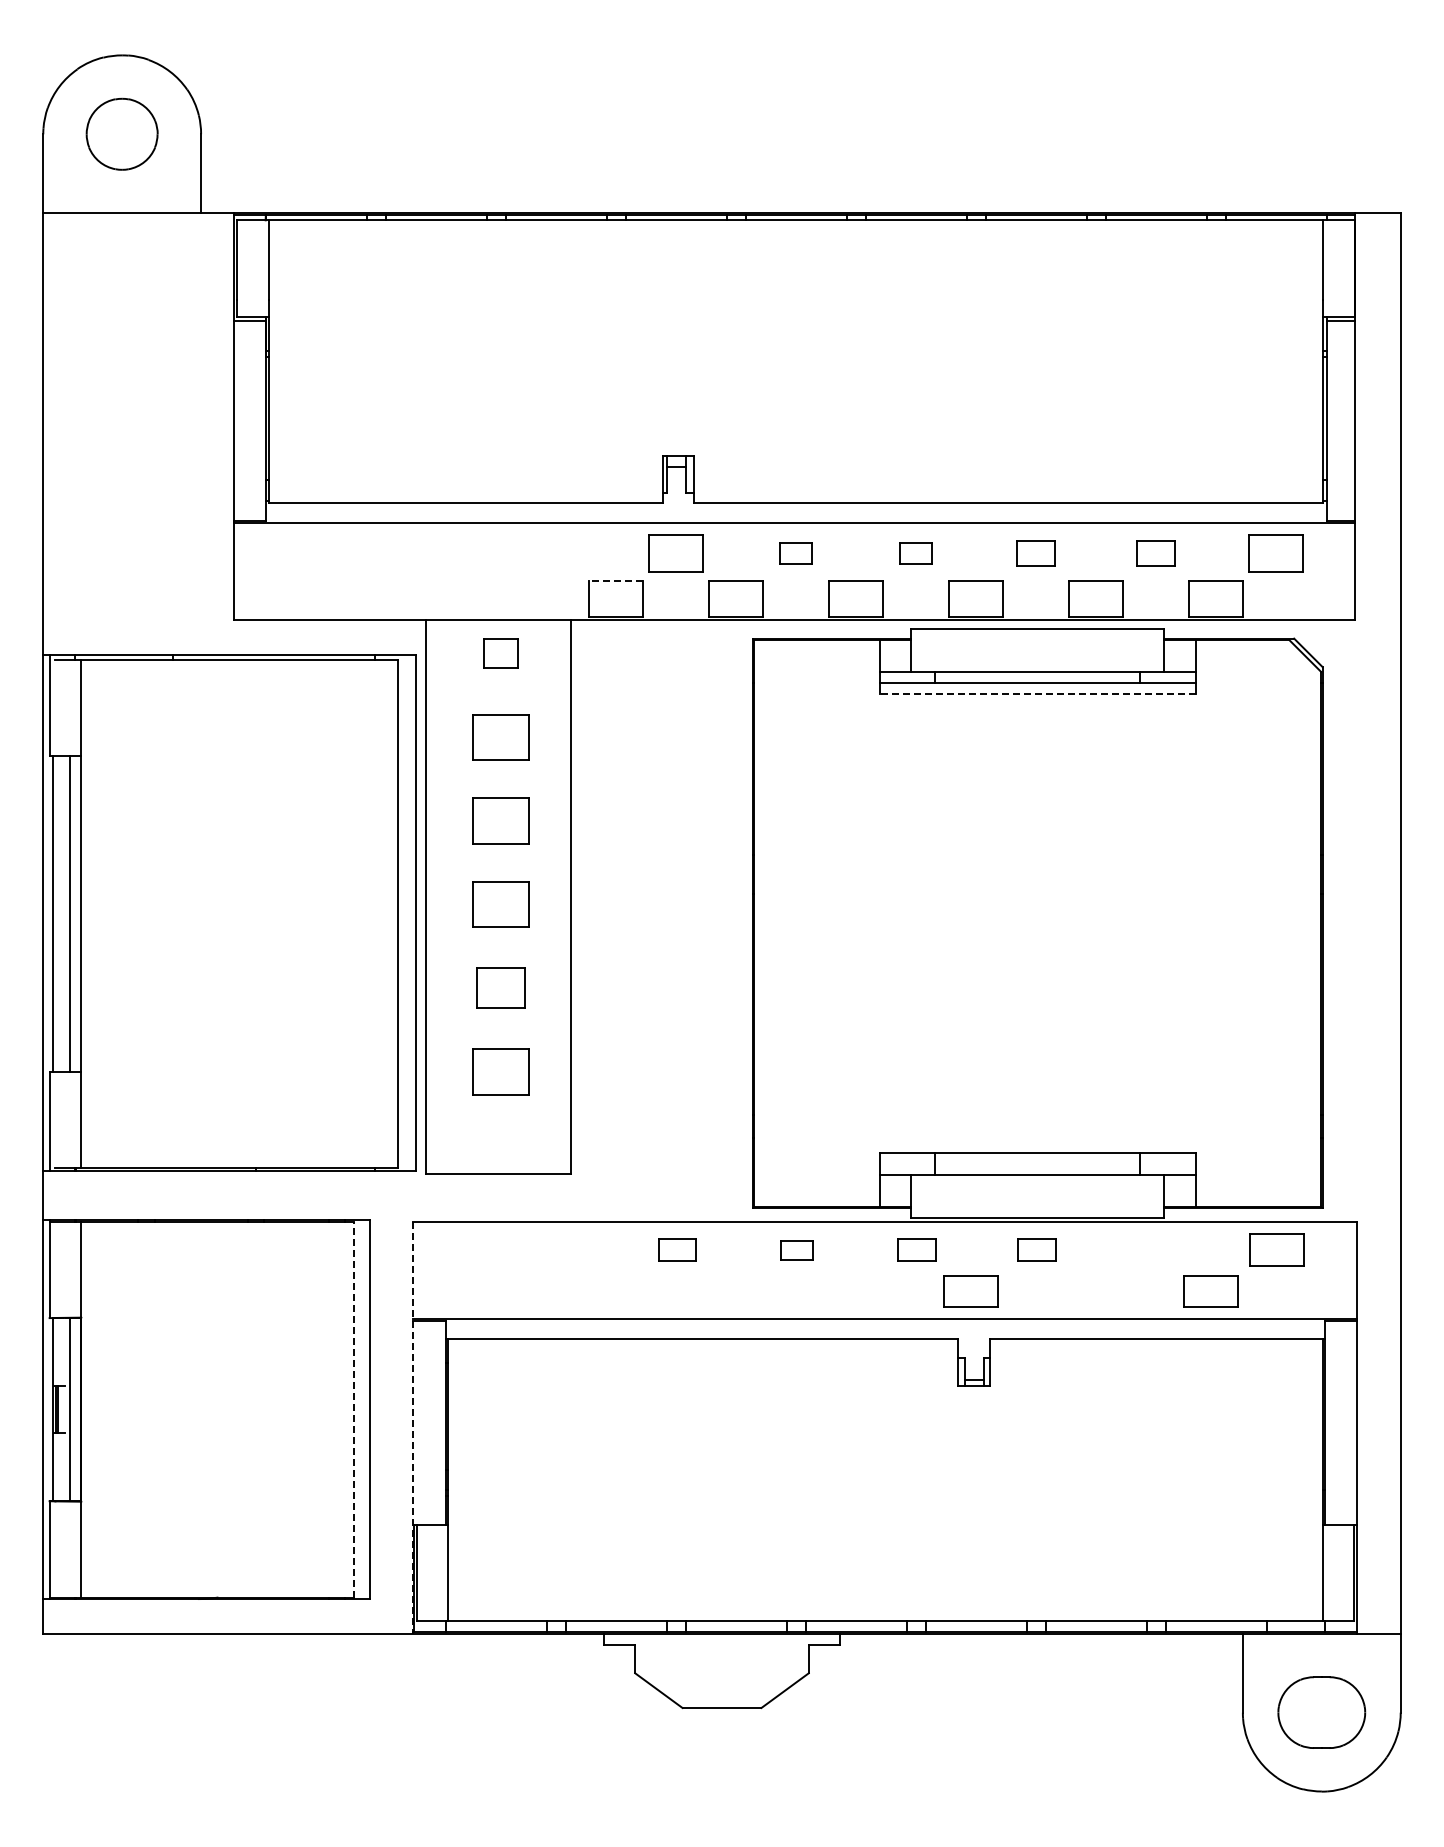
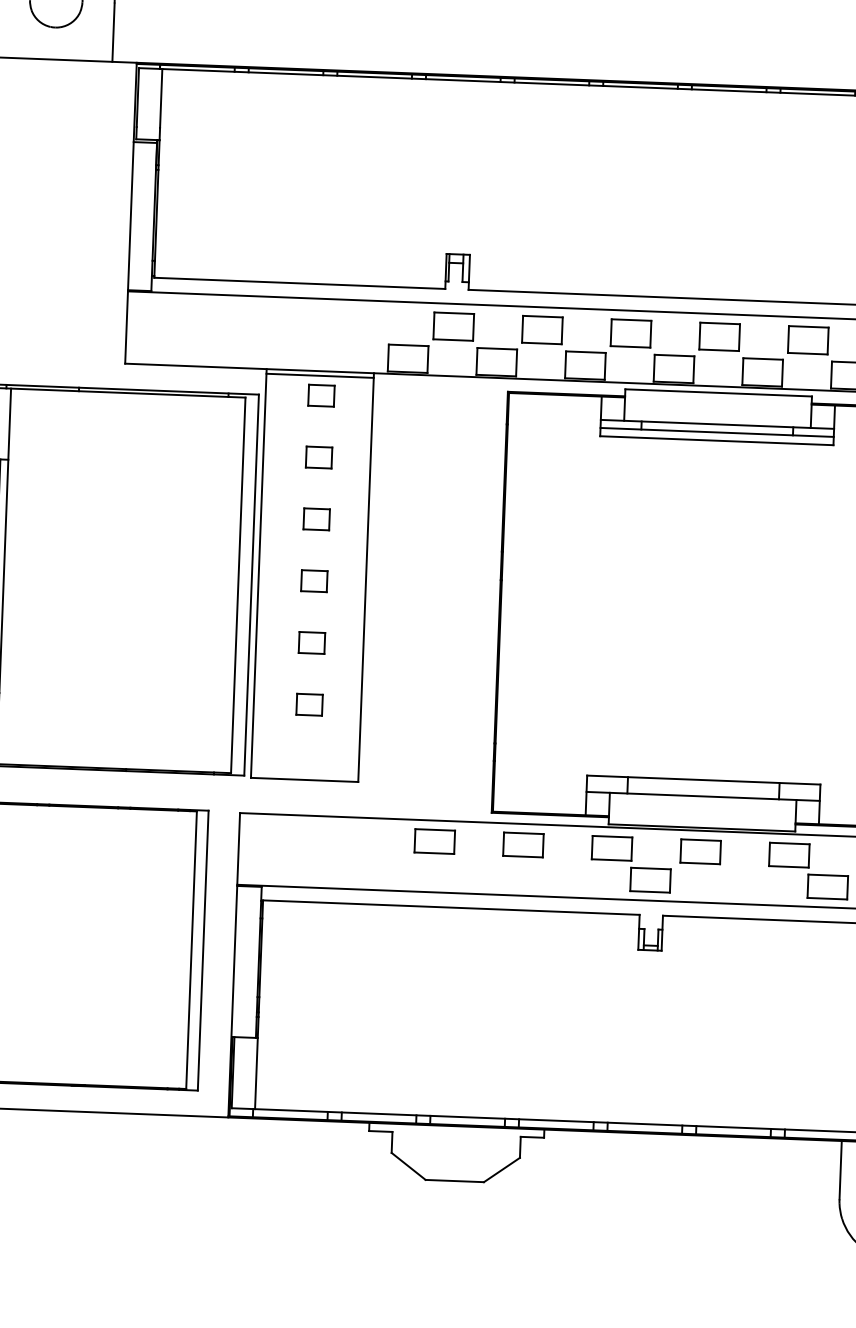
part: (795, 553) -> (541, 330), size x1.67
part: (915, 553) -> (630, 333), size x1.67
part: (1035, 553) -> (719, 336), size x1.43
part: (1155, 553) -> (807, 340), size x1.43
line: (616, 581) -> (408, 345), dashed -> solid
line: (497, 626) -> (319, 375), added
line: (1037, 693) -> (716, 440), dashed -> solid
part: (500, 736) -> (318, 456), size x0.62
part: (500, 820) -> (316, 519), size x0.62
part: (500, 904) -> (313, 581), size x0.62
part: (500, 987) -> (311, 642), size x0.71
part: (500, 1071) -> (309, 704), size x0.62
part: (677, 1249) -> (434, 841), size x1.43
part: (796, 1249) -> (522, 844), size x1.67
part: (916, 1249) -> (611, 847), size x1.43
part: (1036, 1249) -> (700, 851), size x1.43
part: (1156, 1249) -> (788, 854), added
line: (354, 1409) -> (191, 950), dashed -> solid
line: (412, 1427) -> (234, 965), dashed -> solid

